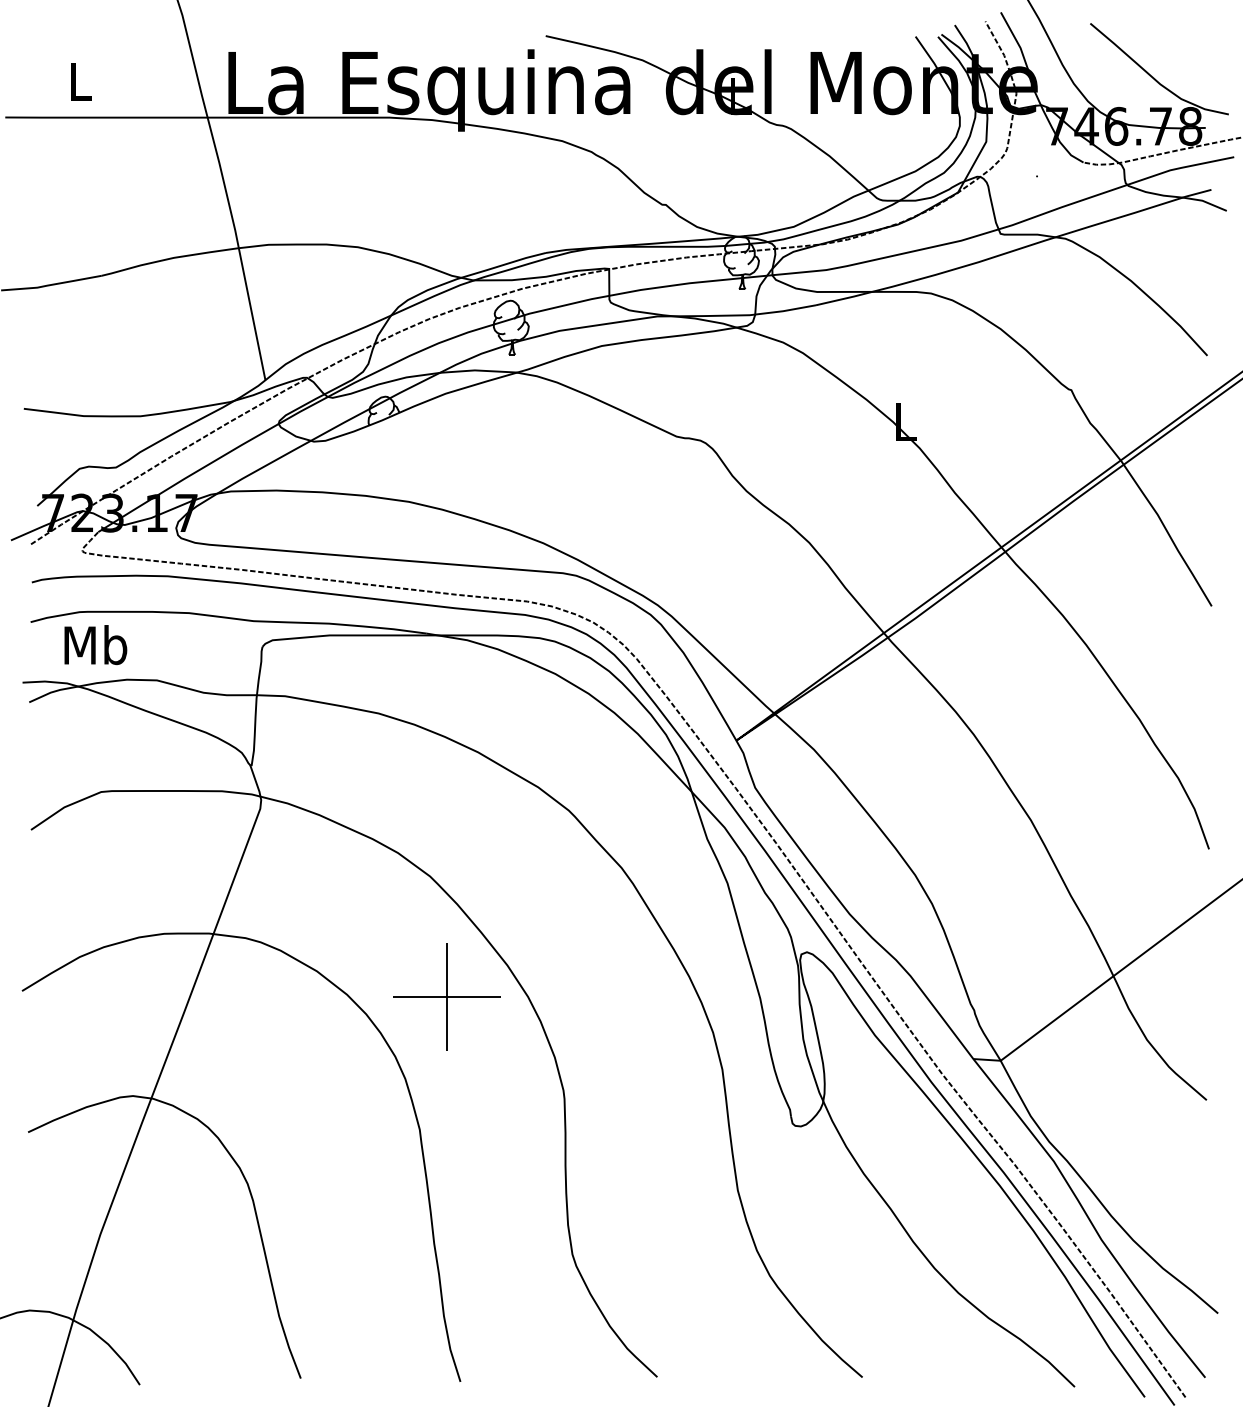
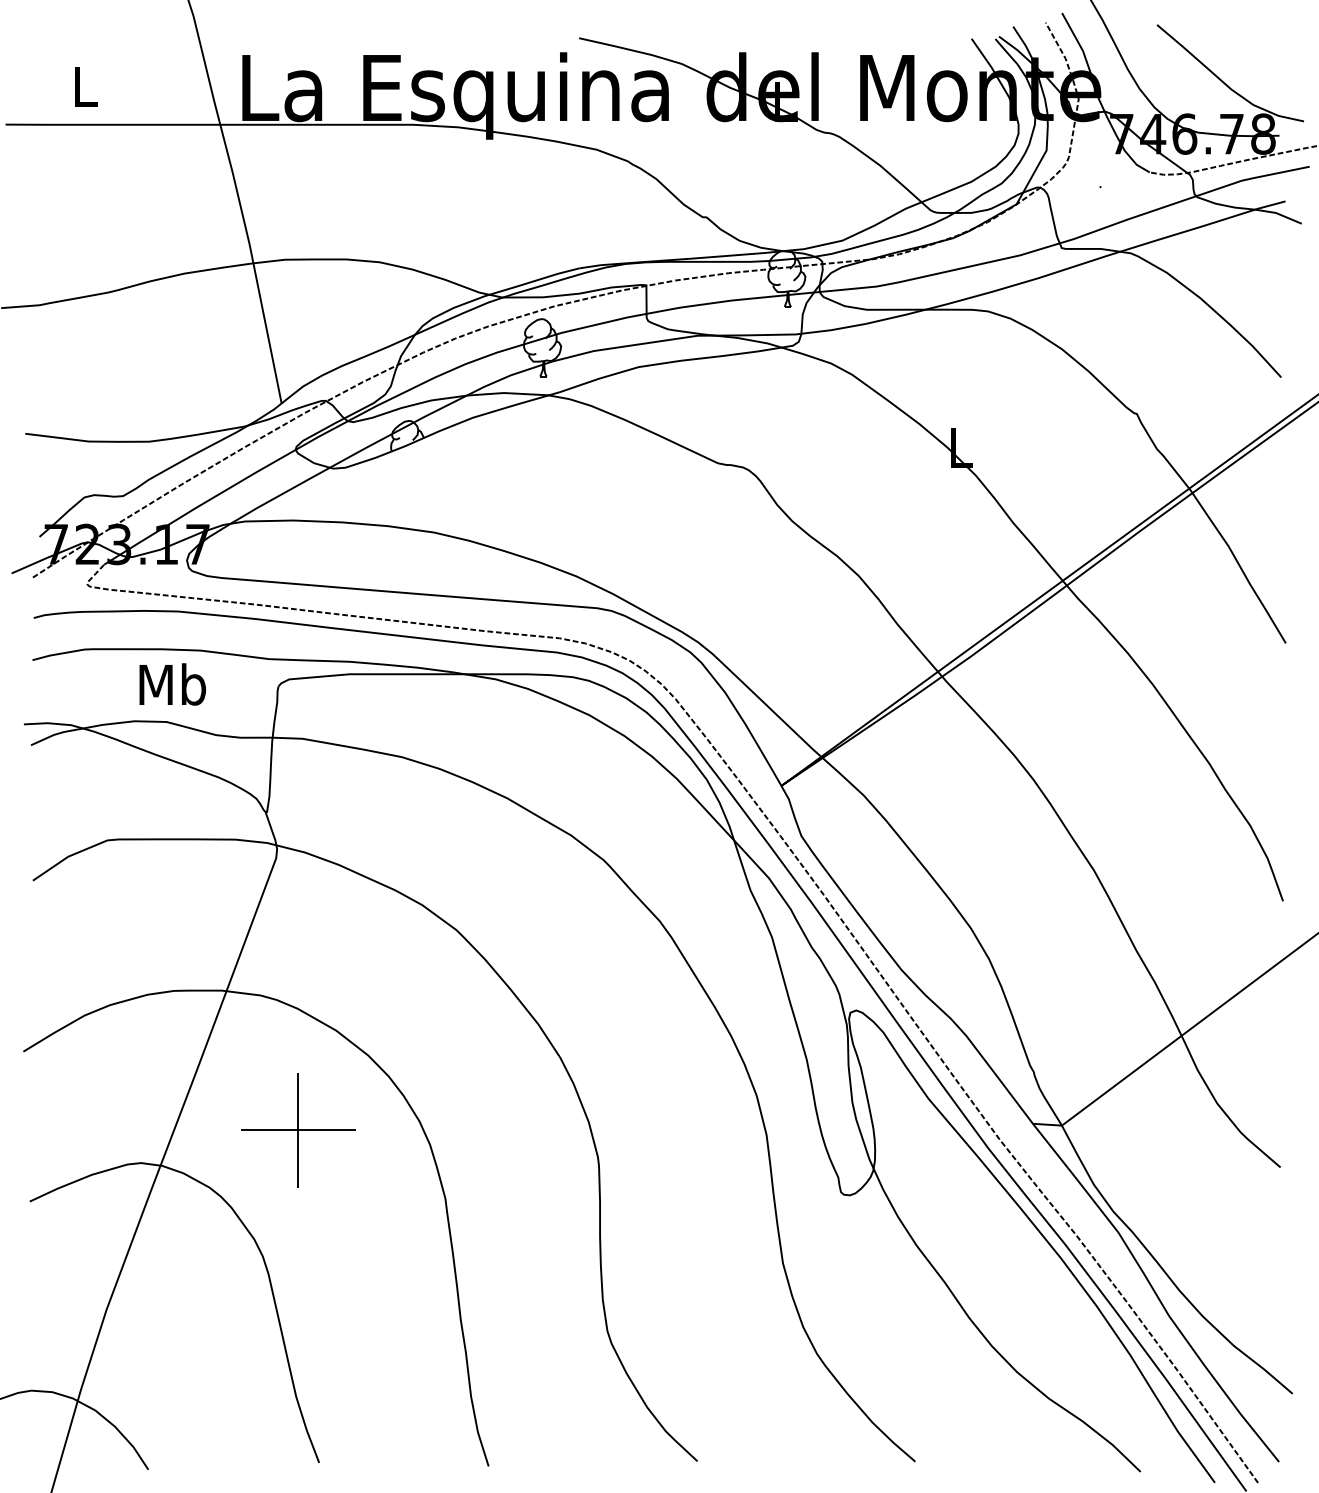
text: (95, 645) -> (172, 684), moved
part: (446, 996) -> (297, 1129), moved

